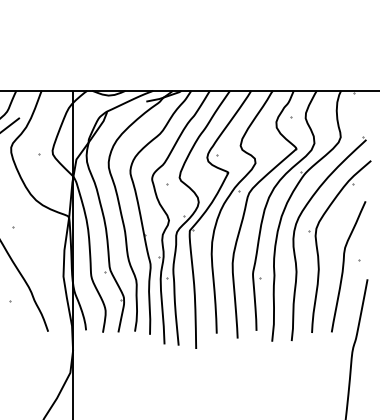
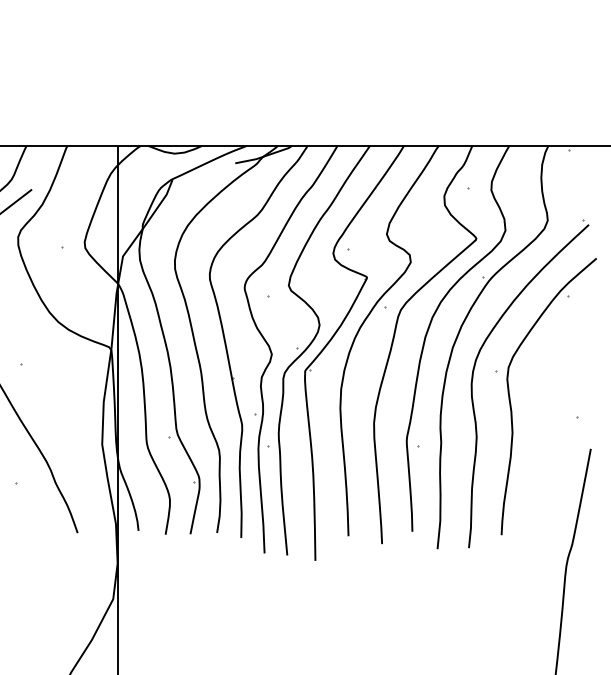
curve: (344, 266) -> (553, 428), removed

